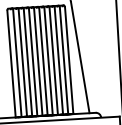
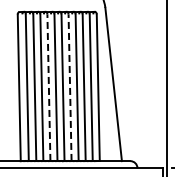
line: (48, 61) -> (70, 87), solid -> dashed
line: (32, 62) -> (48, 87), solid -> dashed

